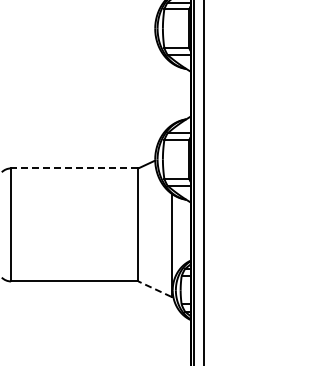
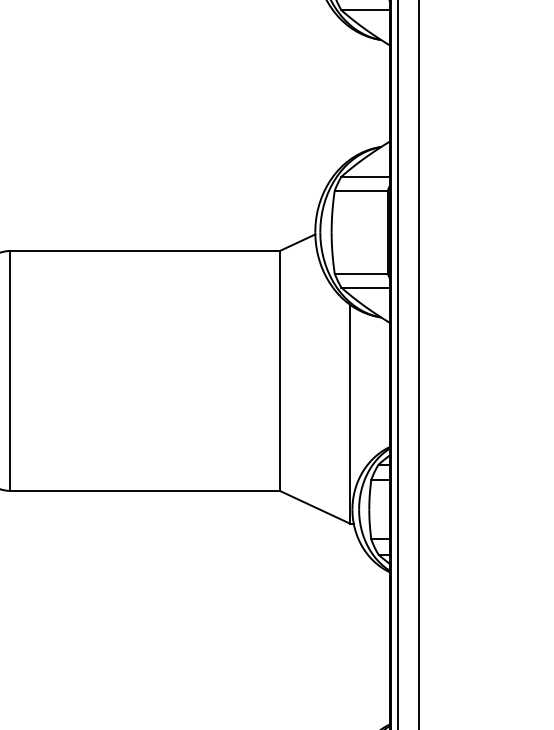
line: (74, 168) -> (144, 251), dashed -> solid
line: (154, 288) -> (313, 505), dashed -> solid

